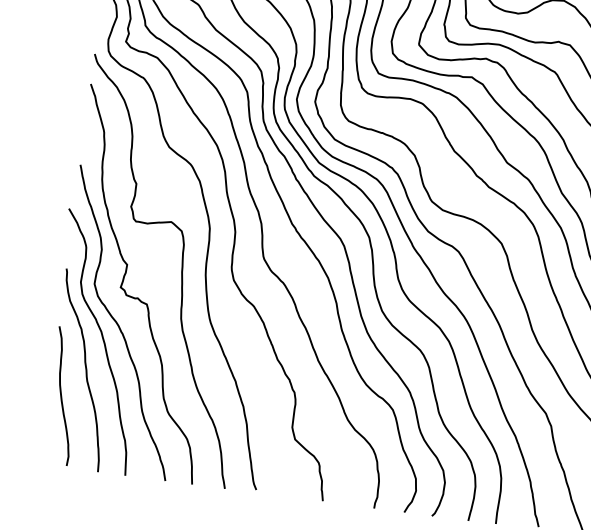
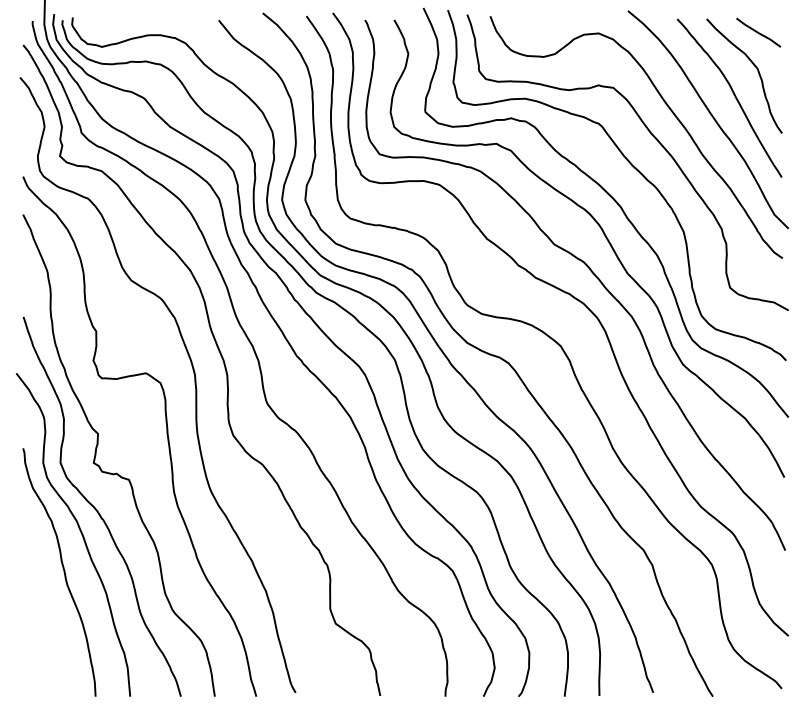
curve: (62, 395) -> (38, 607), removed

